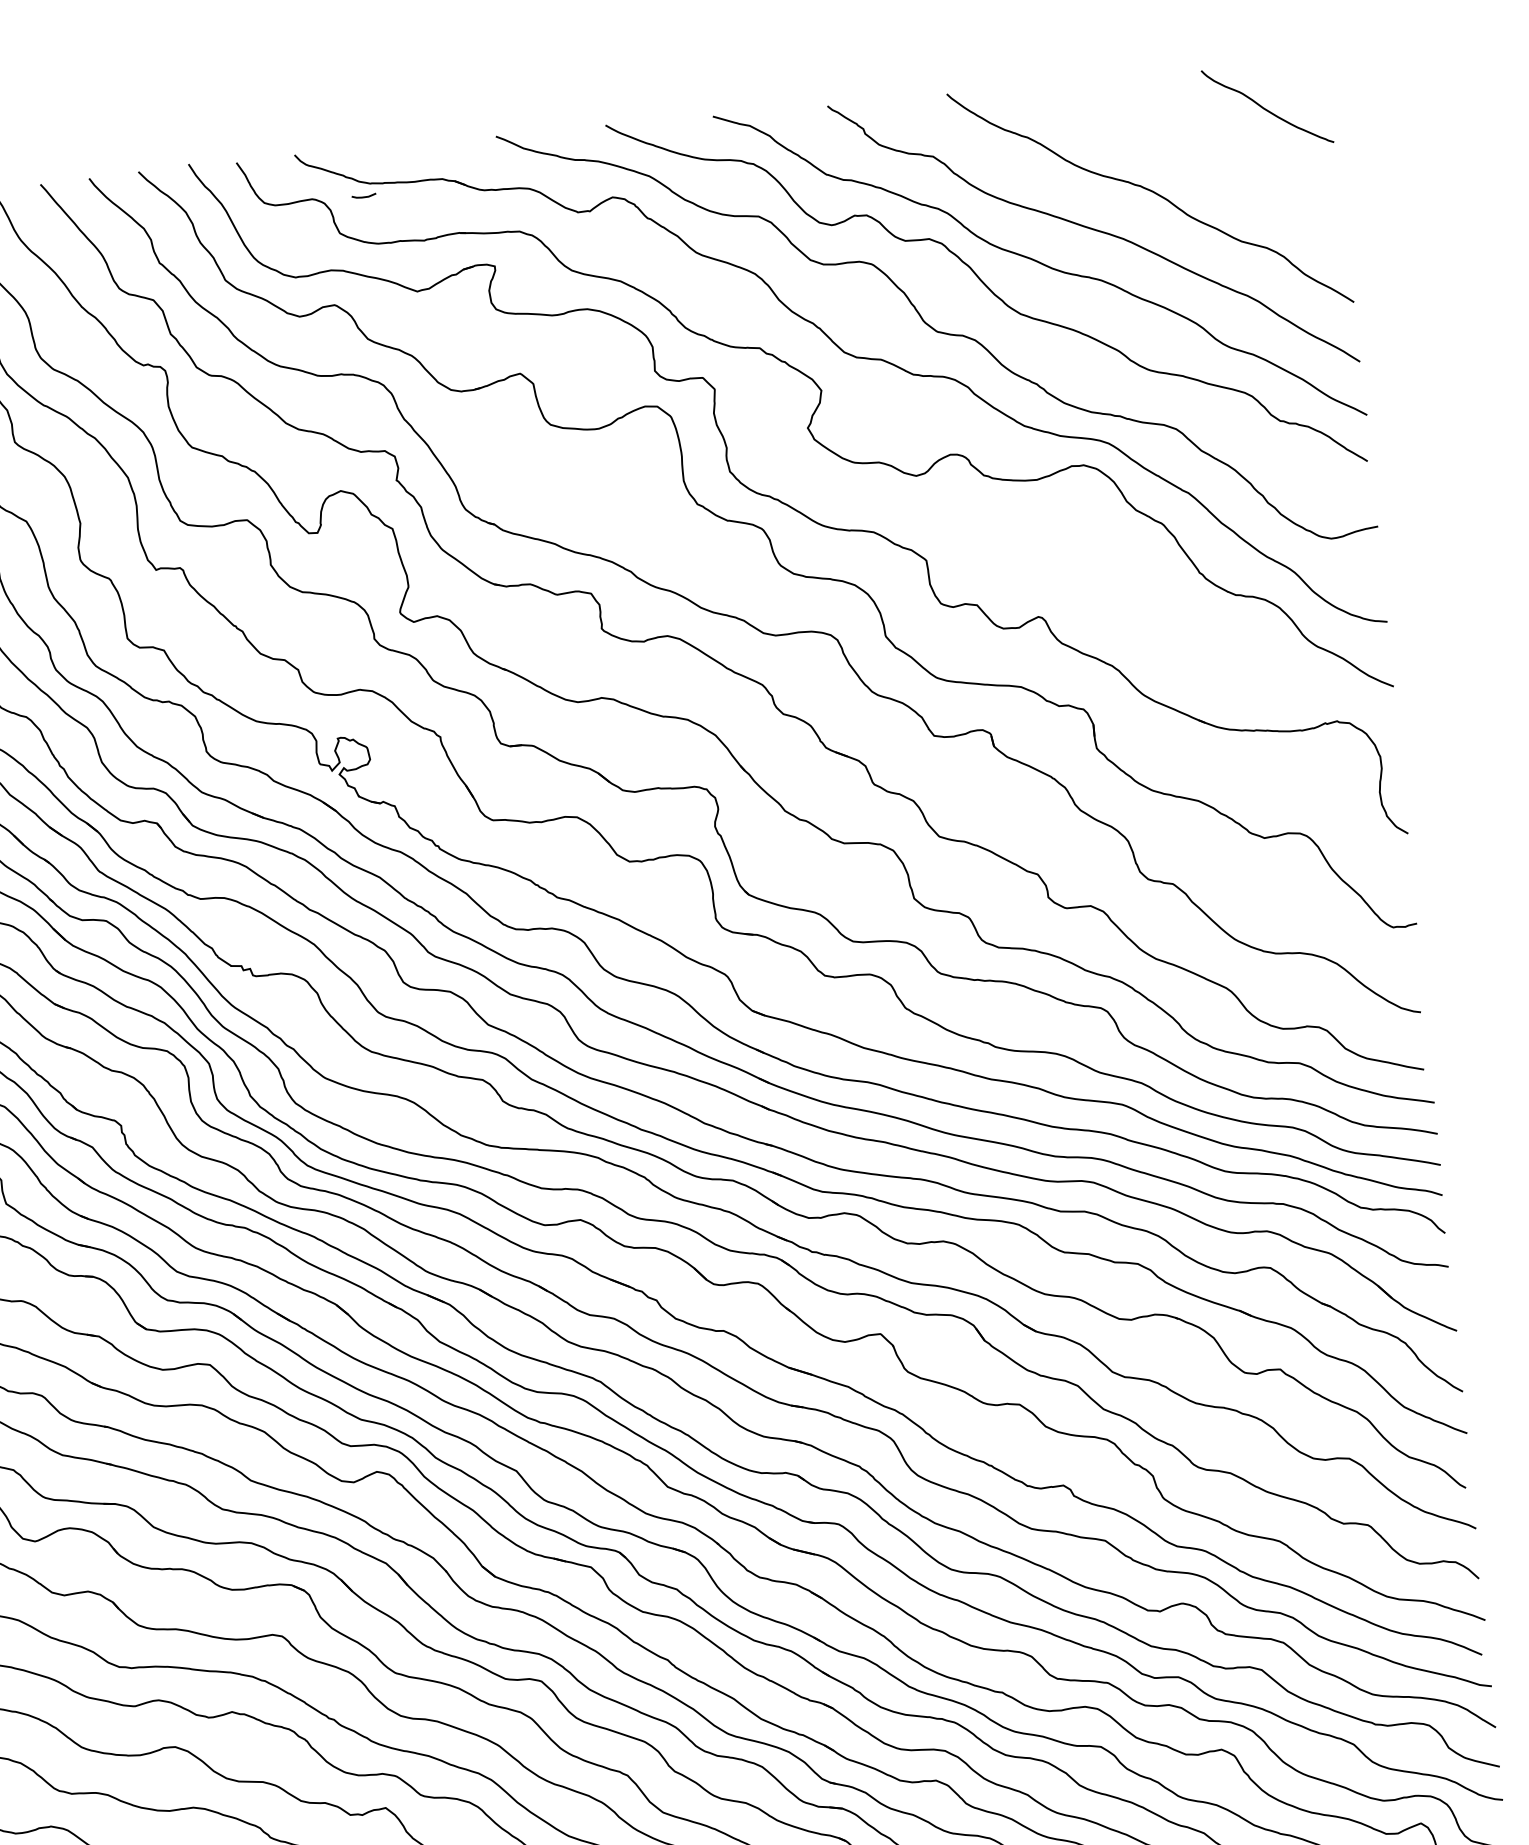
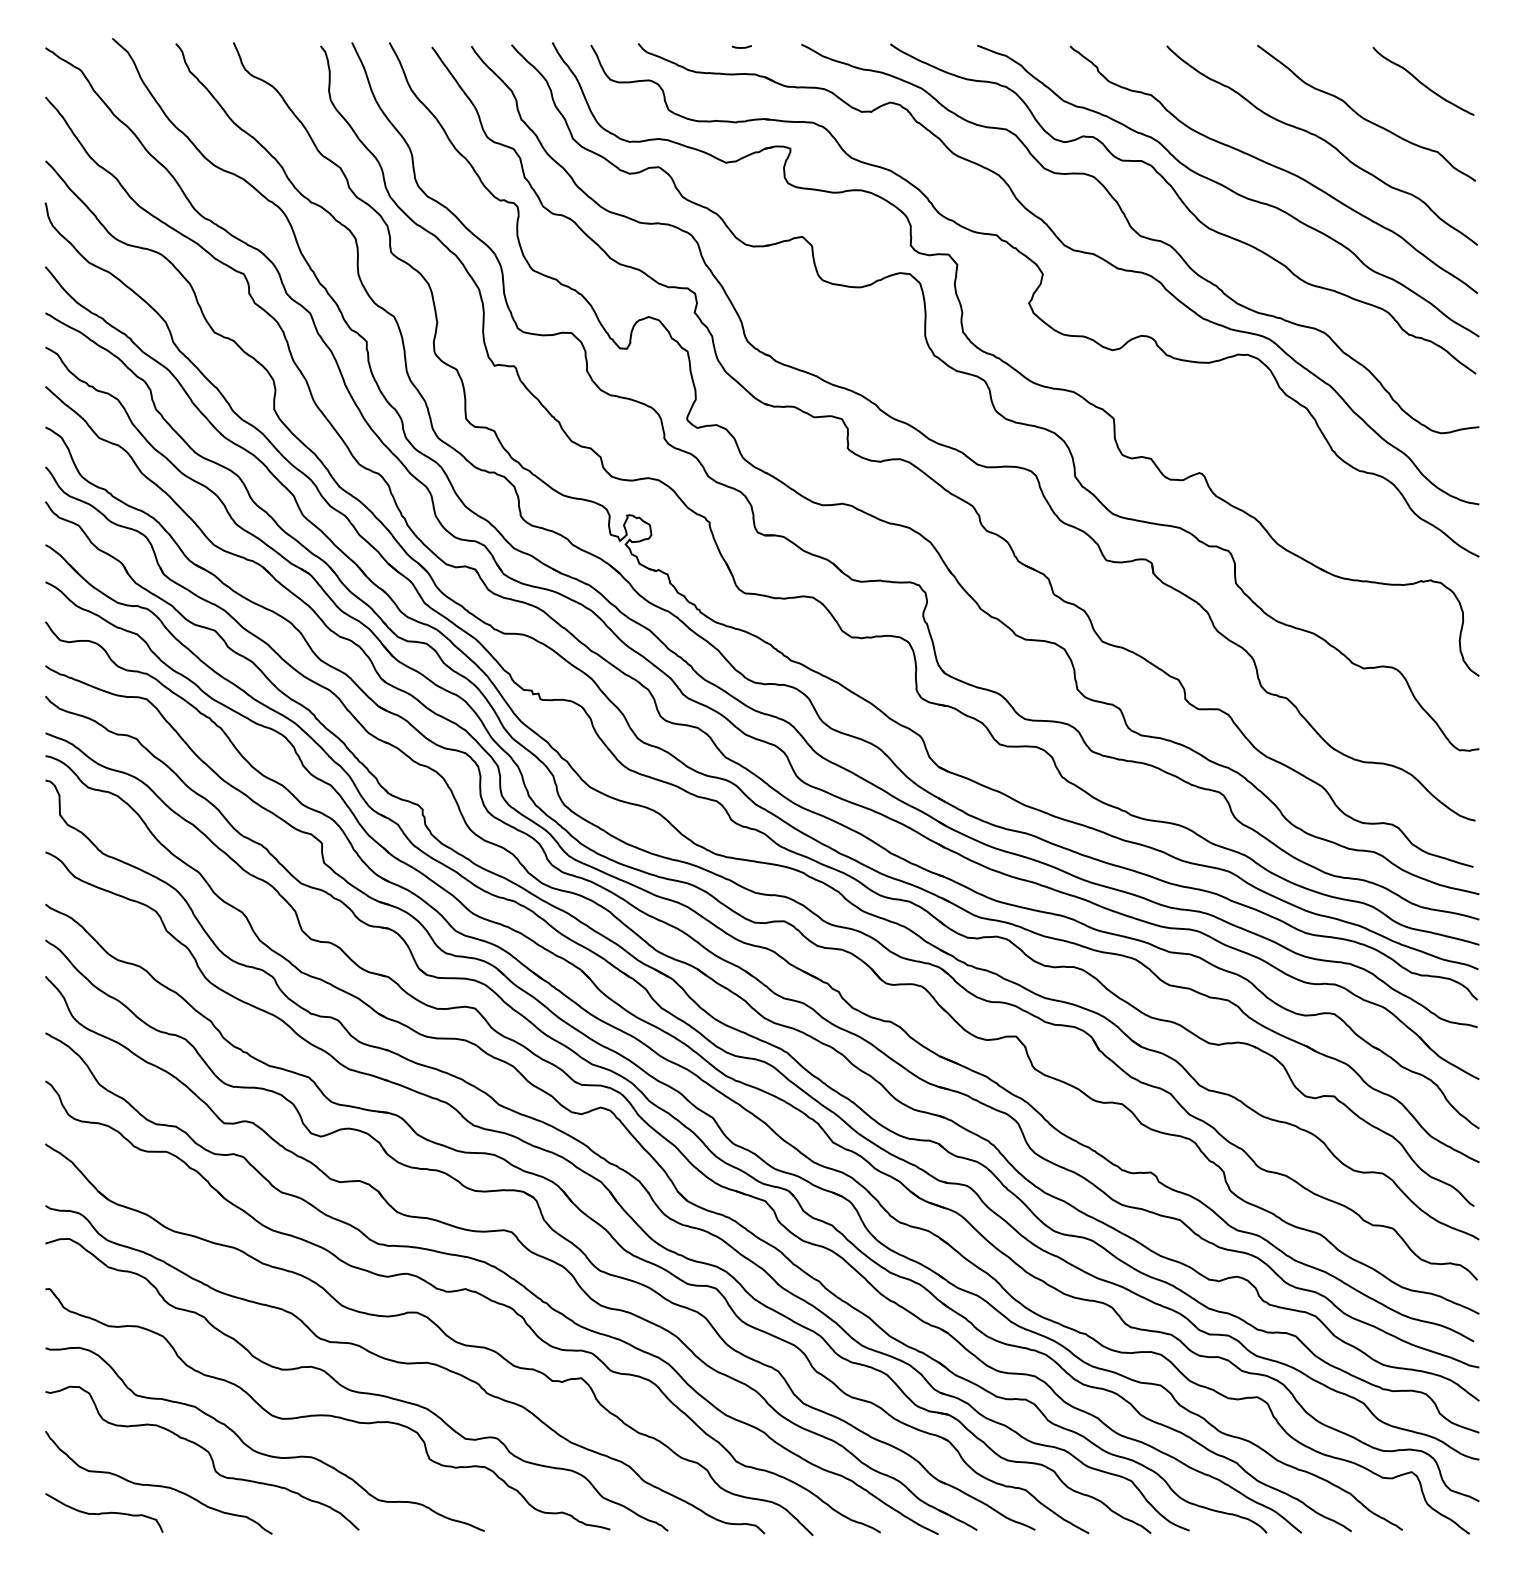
curve: (1199, 158) -> (1364, 117), added
line: (363, 196) -> (741, 47), moved

